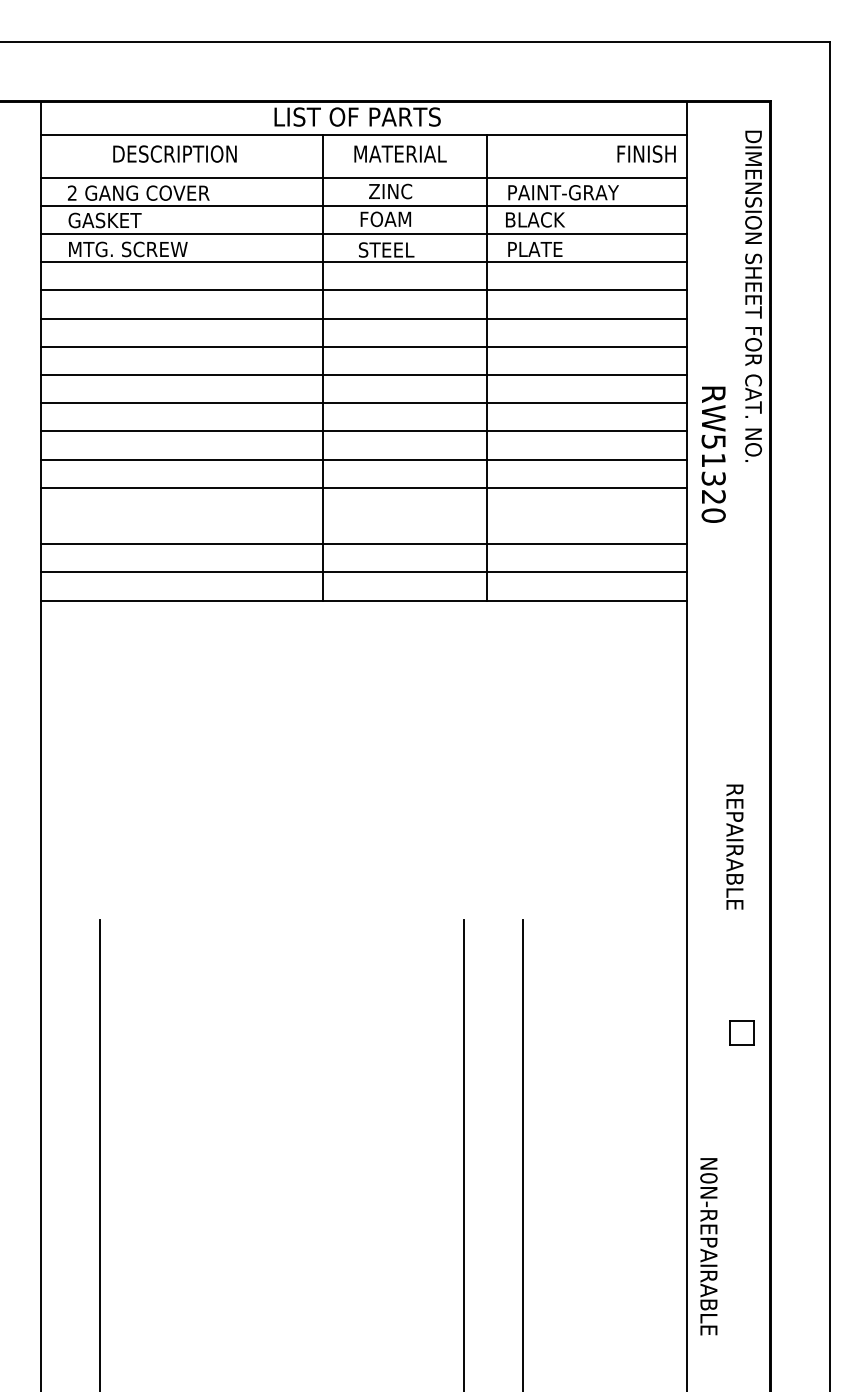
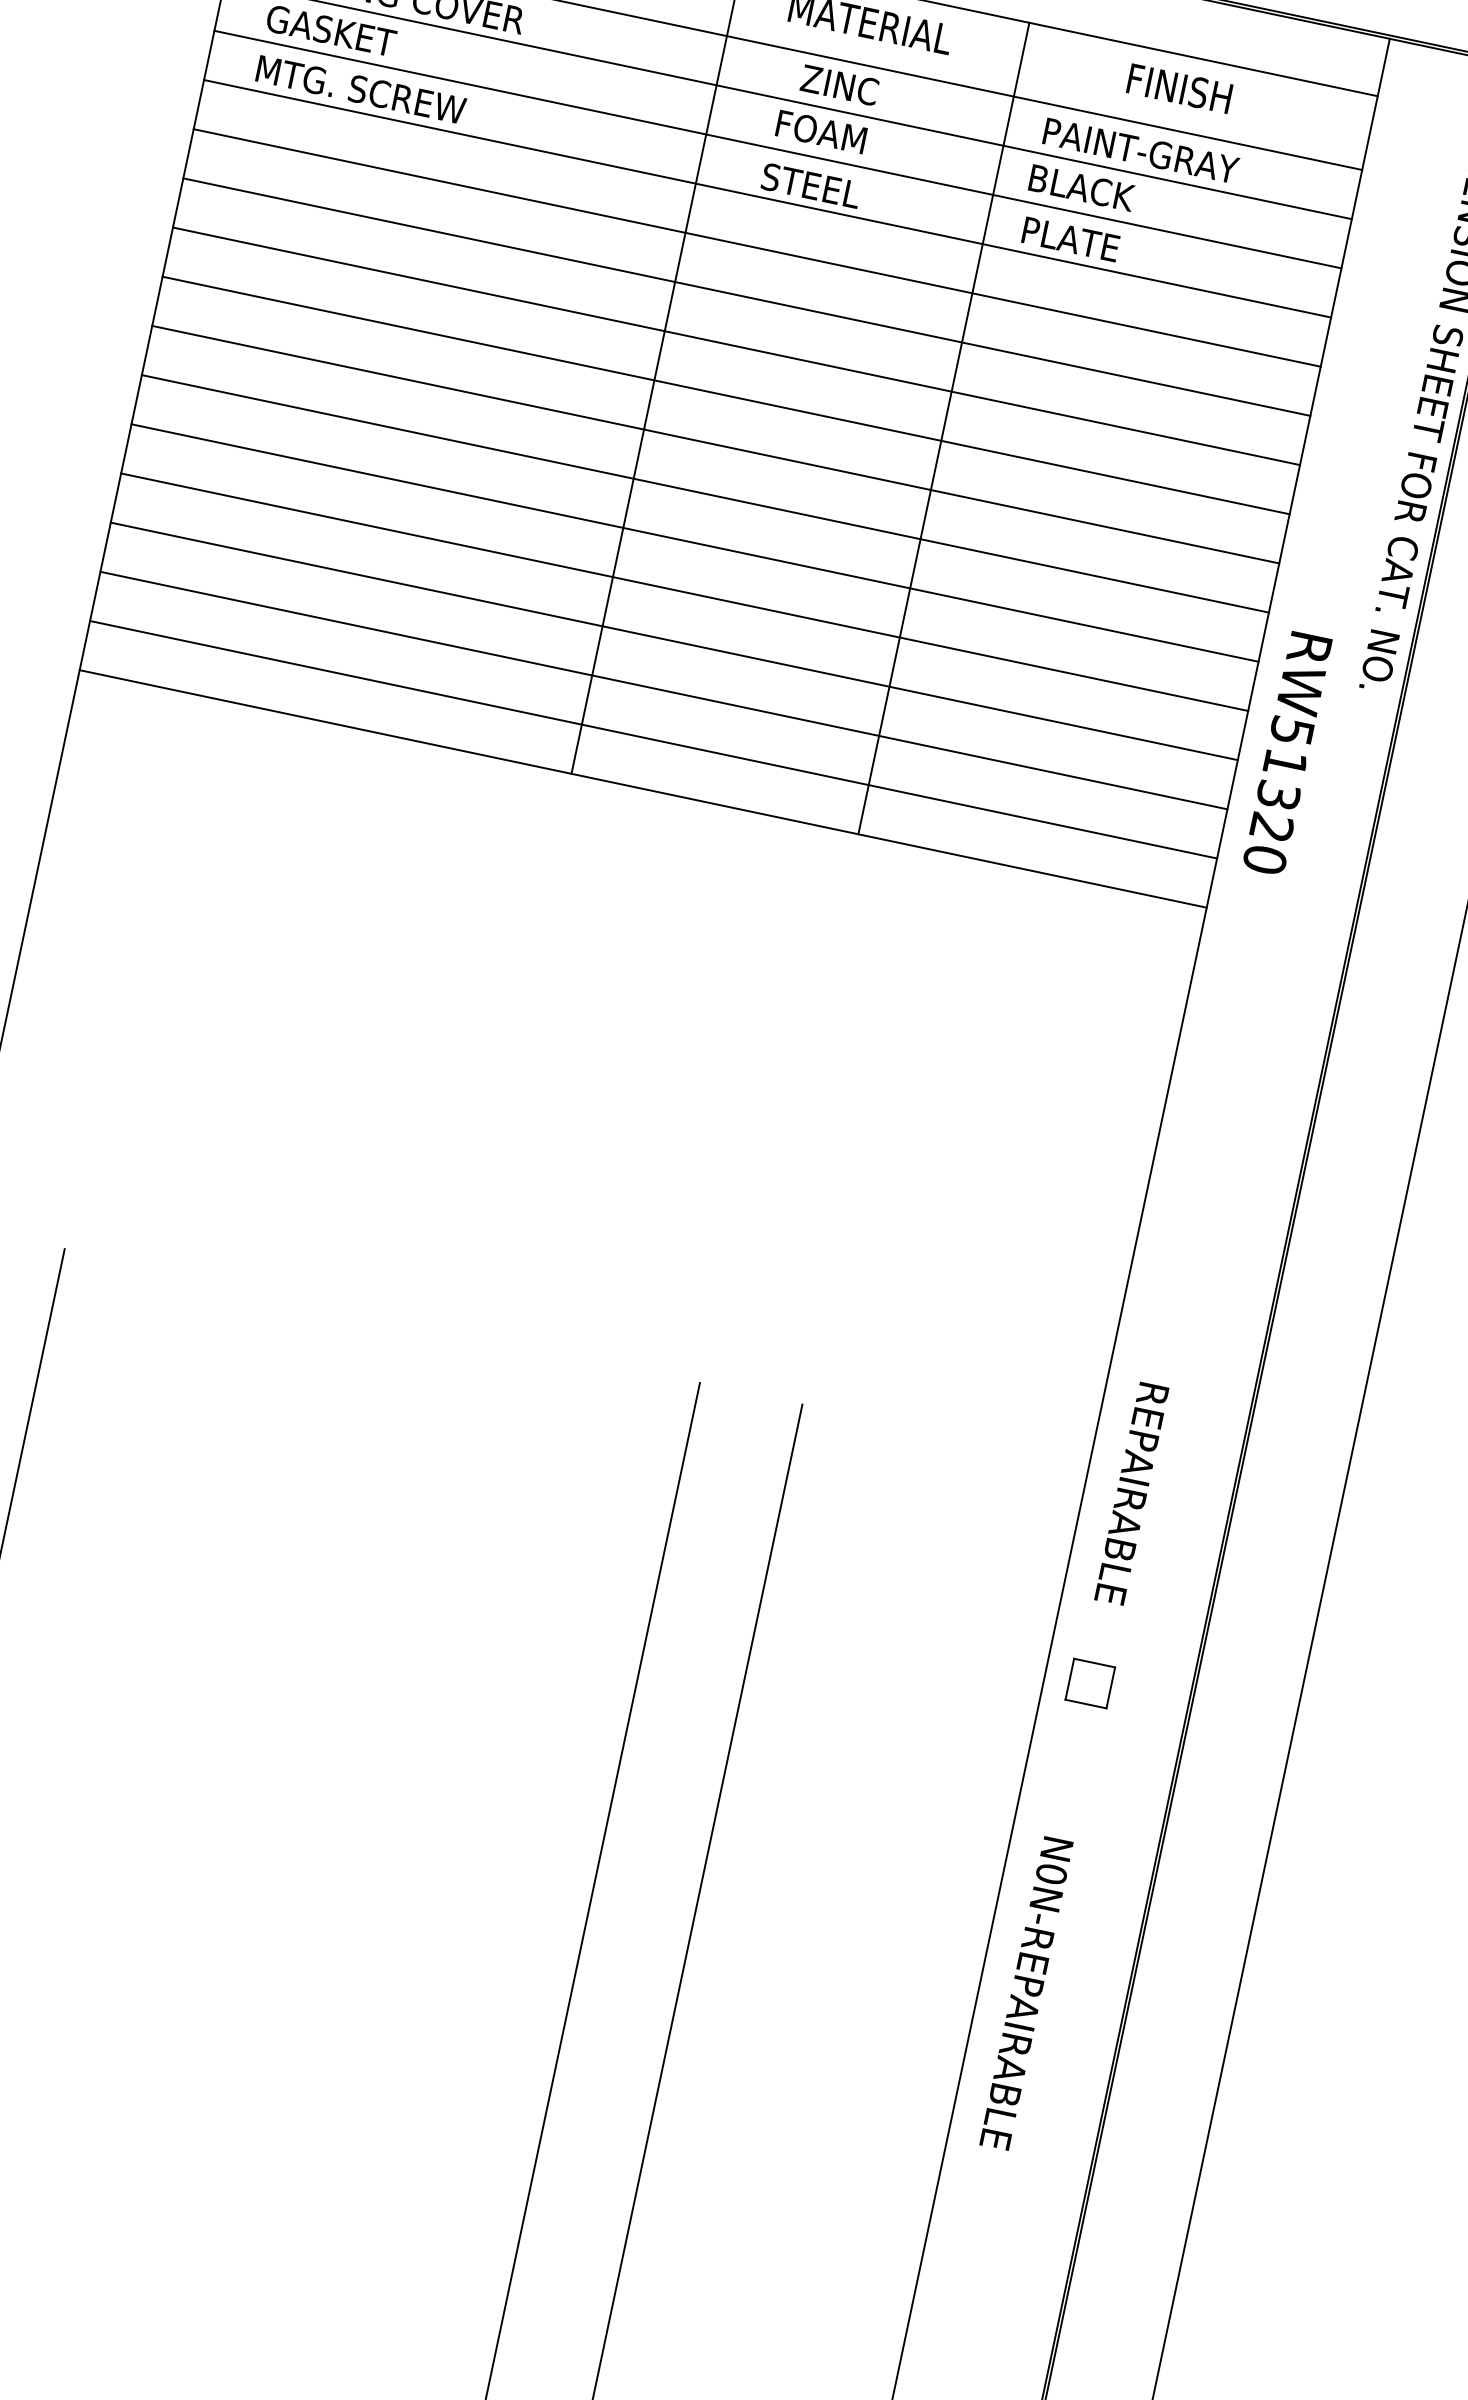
text: (646, 153) -> (1179, 87), moved
text: (713, 454) -> (1287, 753), moved
line: (363, 516) -> (673, 641), added
text: (734, 846) -> (1131, 1492), moved
part: (741, 1032) -> (1089, 1682), moved
text: (708, 1246) -> (1025, 1993), moved

